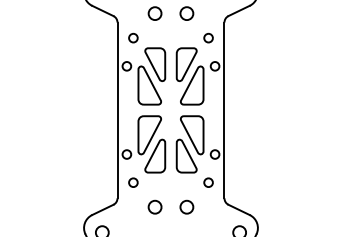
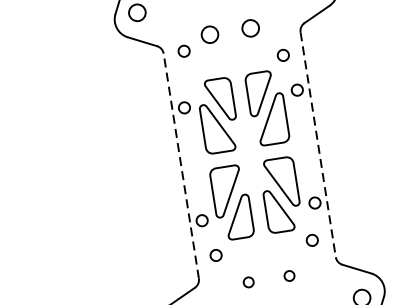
circle: (133, 37) -> (184, 50), moved
line: (117, 110) -> (181, 166), solid -> dashed
line: (224, 110) -> (318, 144), solid -> dashed
circle: (154, 206) -> (247, 281), size x0.6
circle: (186, 206) -> (288, 275), size x0.6

